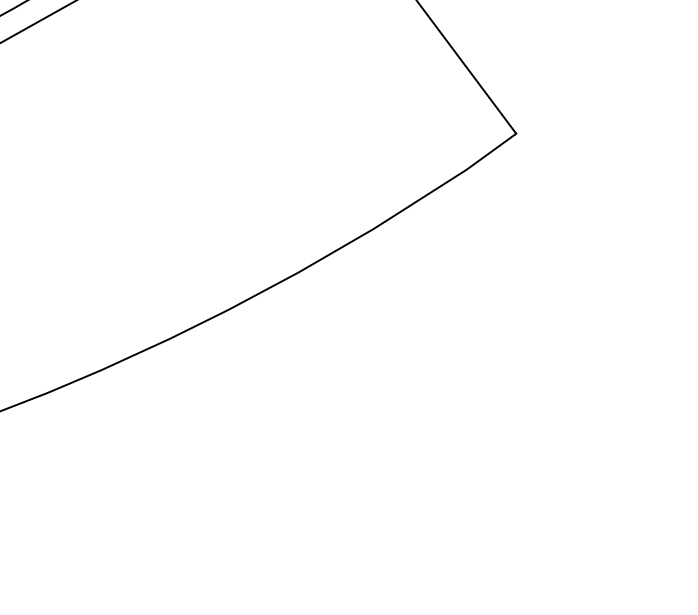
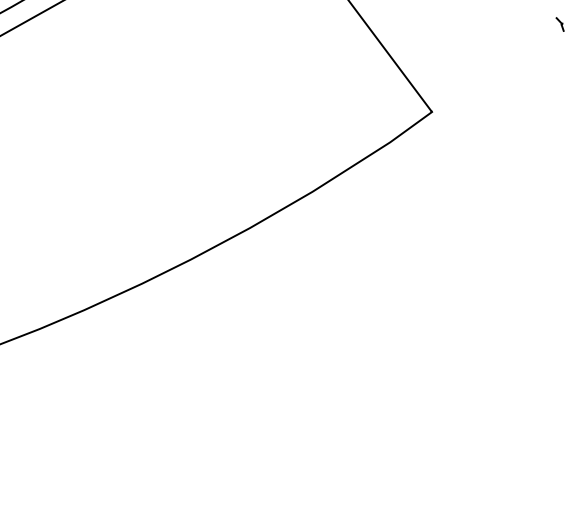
part: (668, 29) -> (559, 24), added

